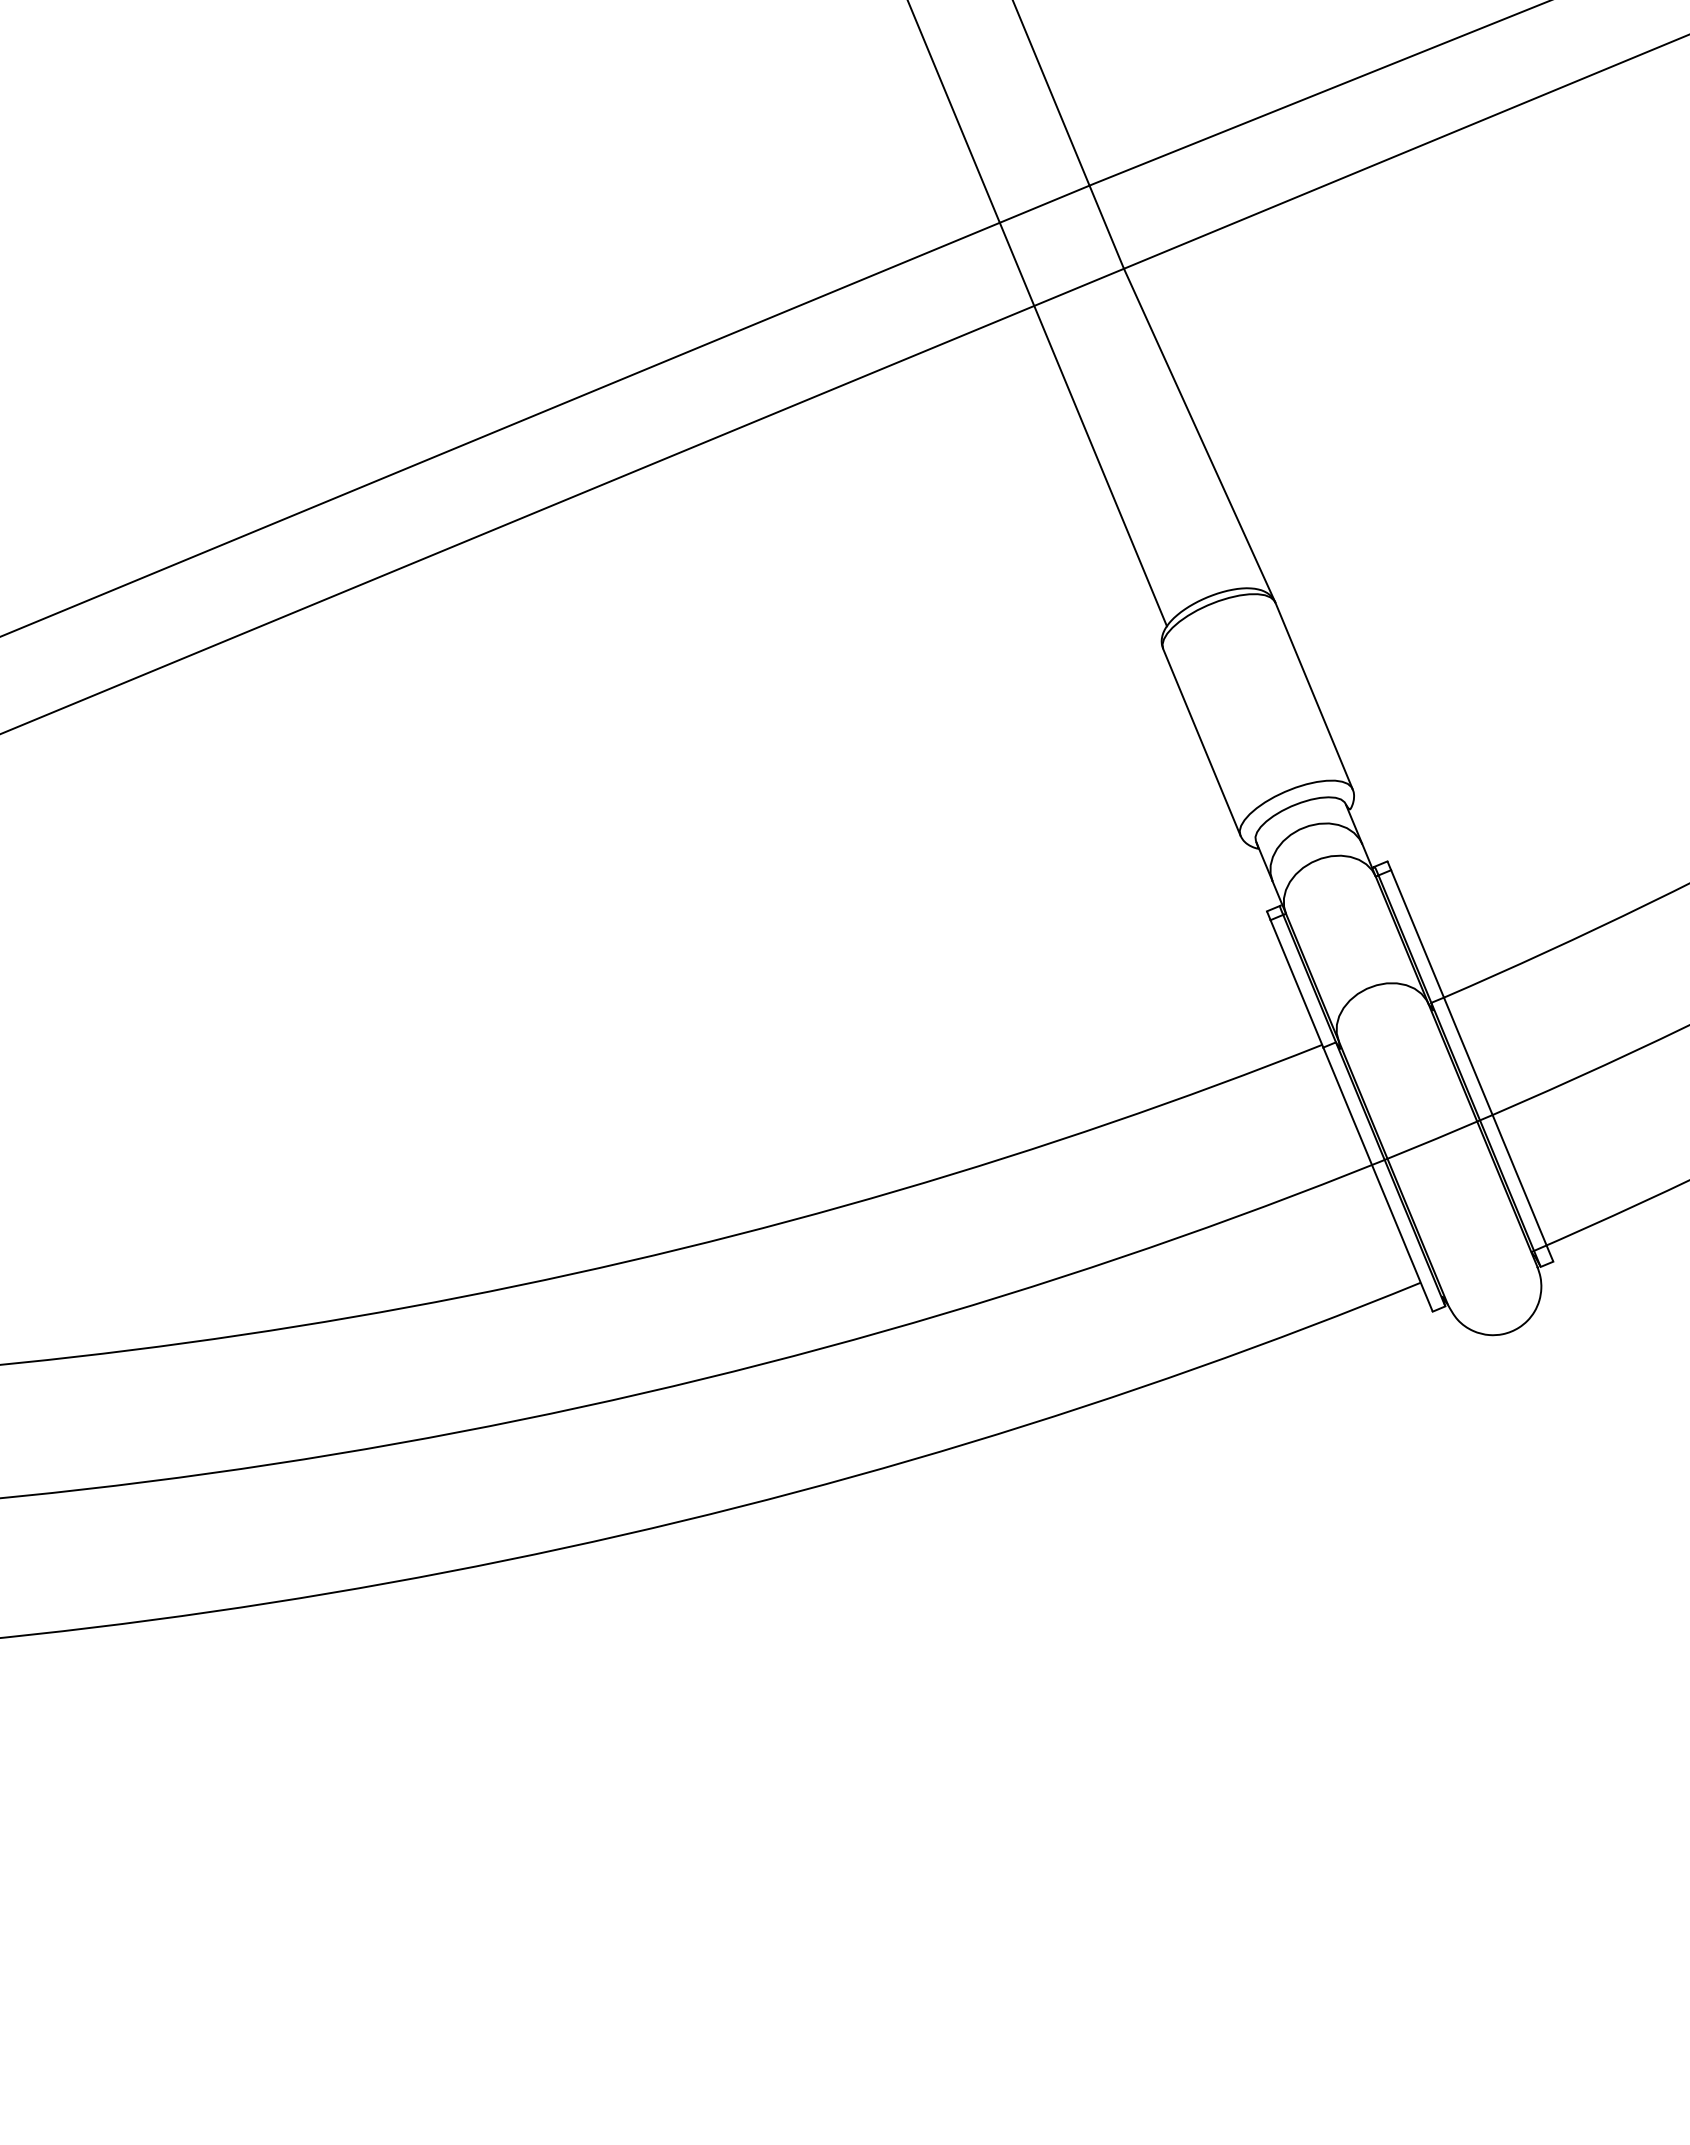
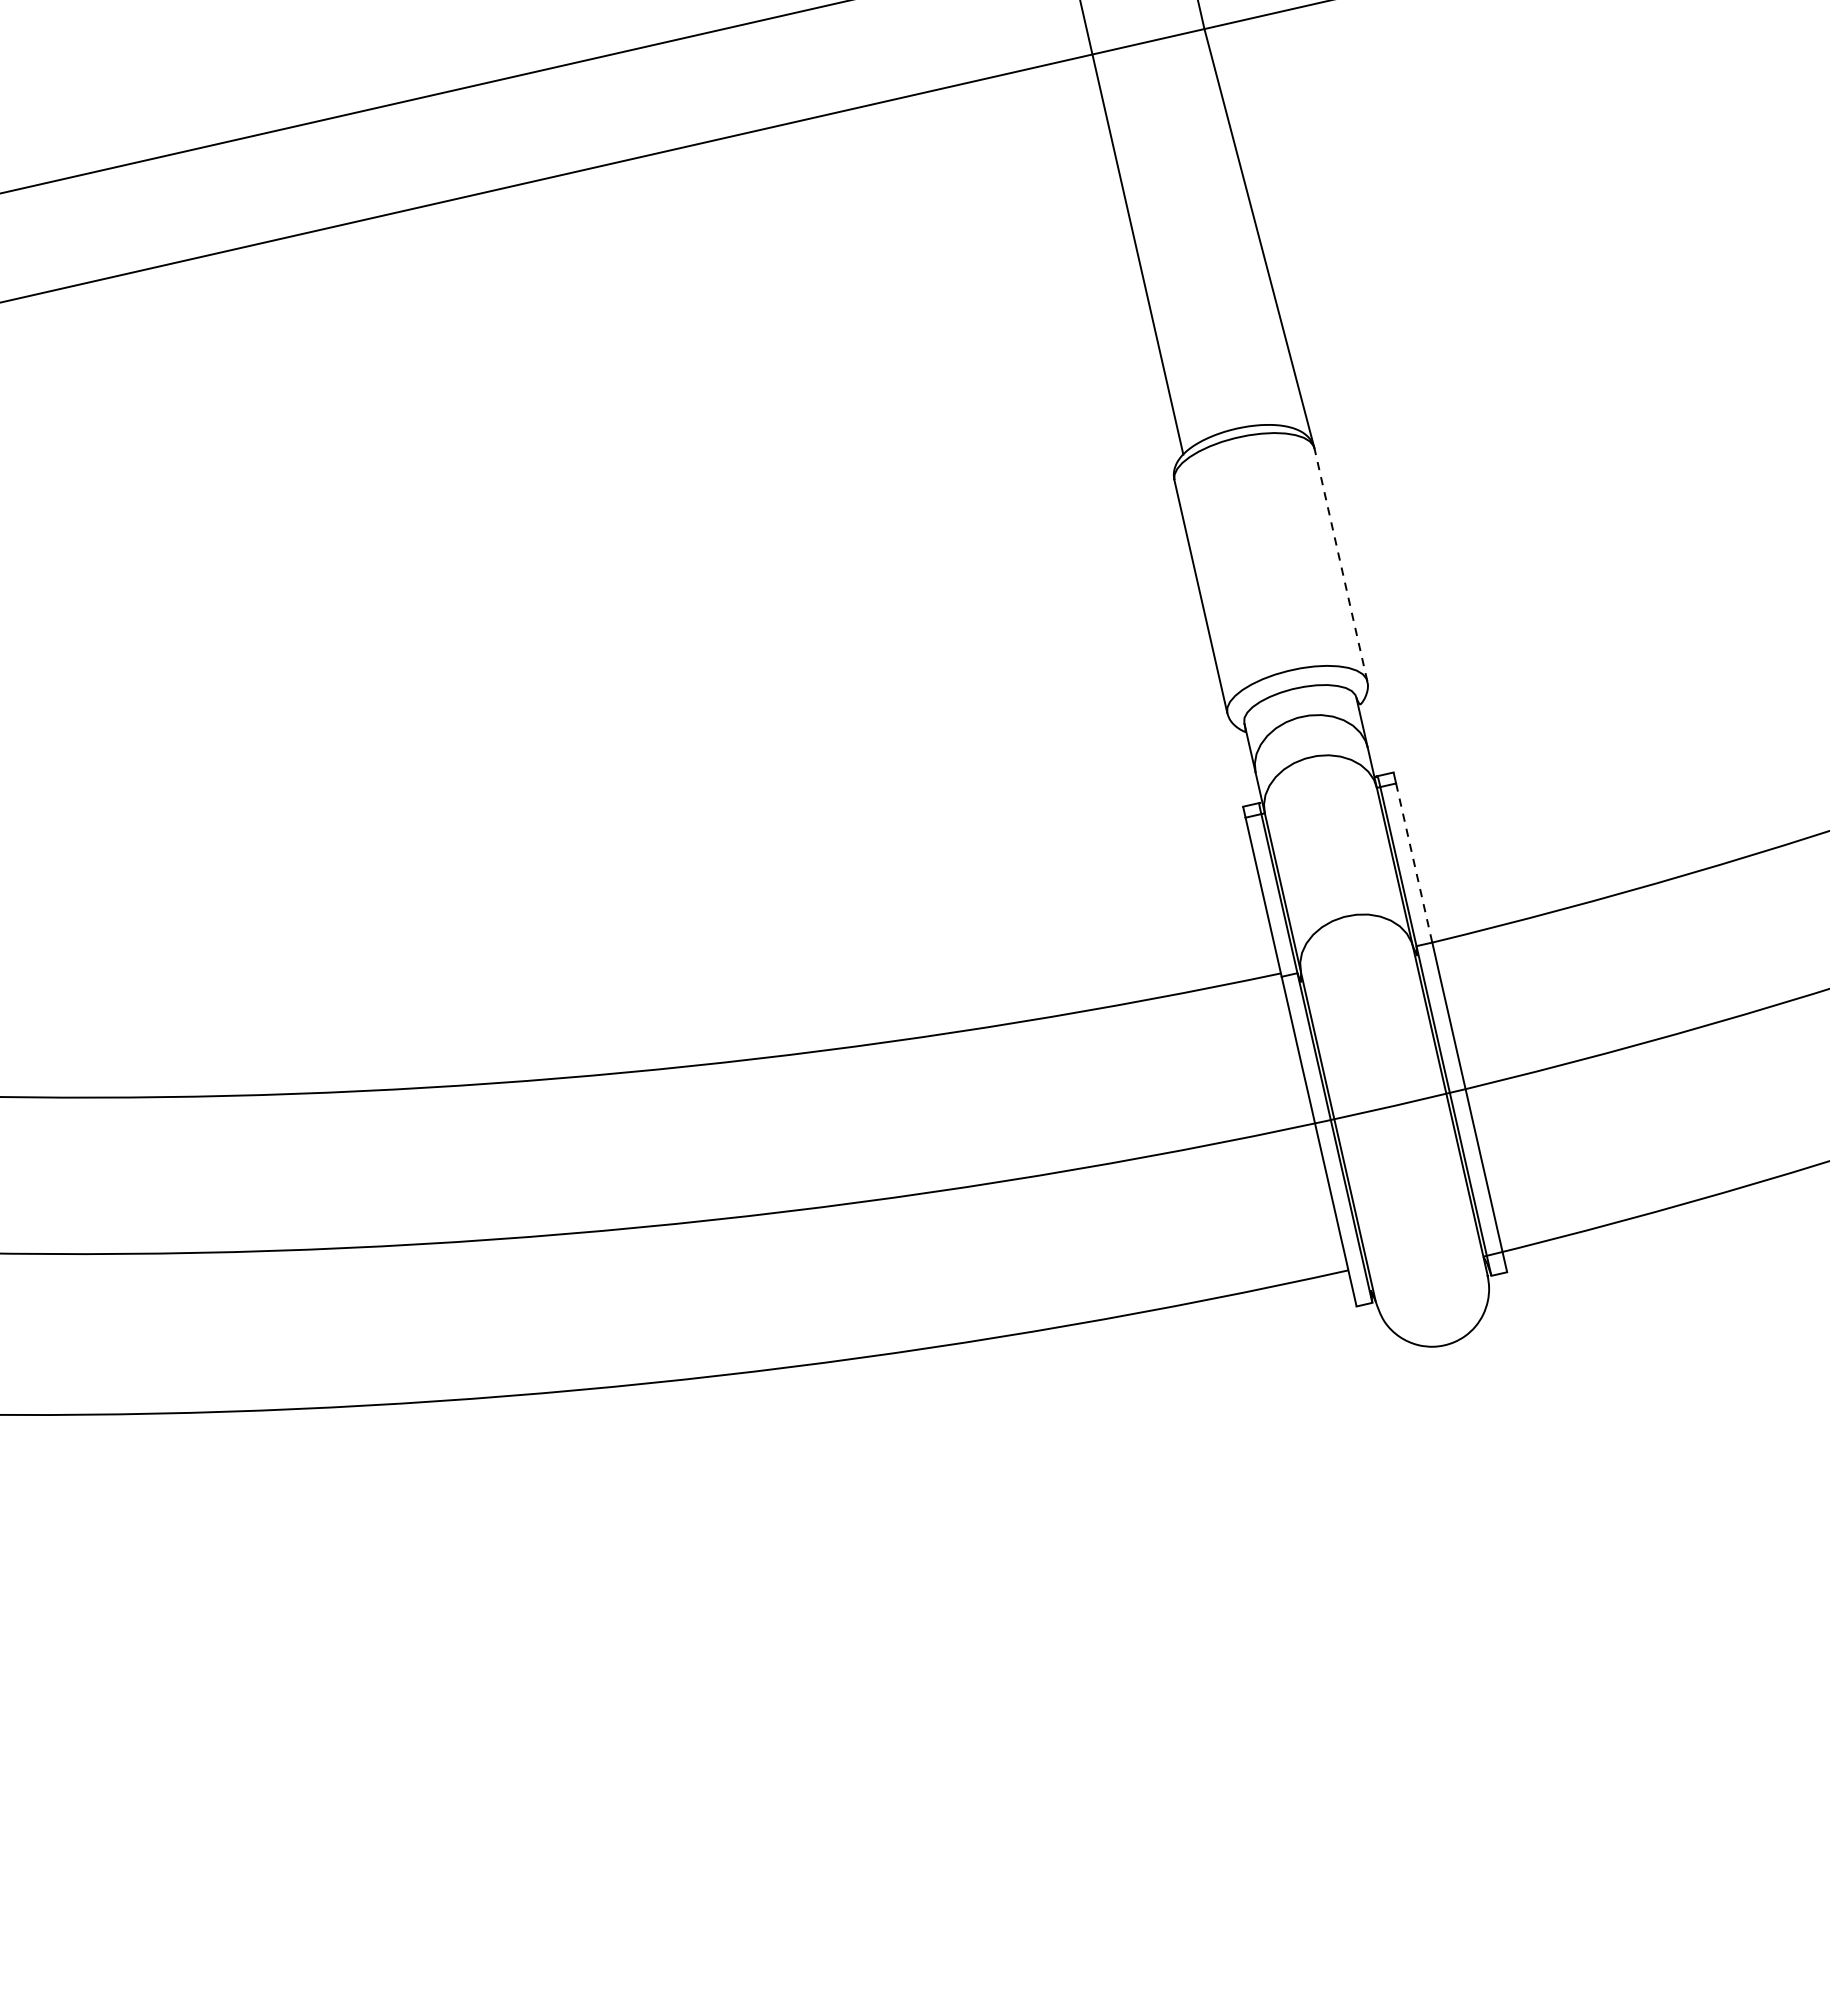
line: (1313, 695) -> (1340, 564), solid -> dashed
line: (1417, 933) -> (1414, 862), solid -> dashed

